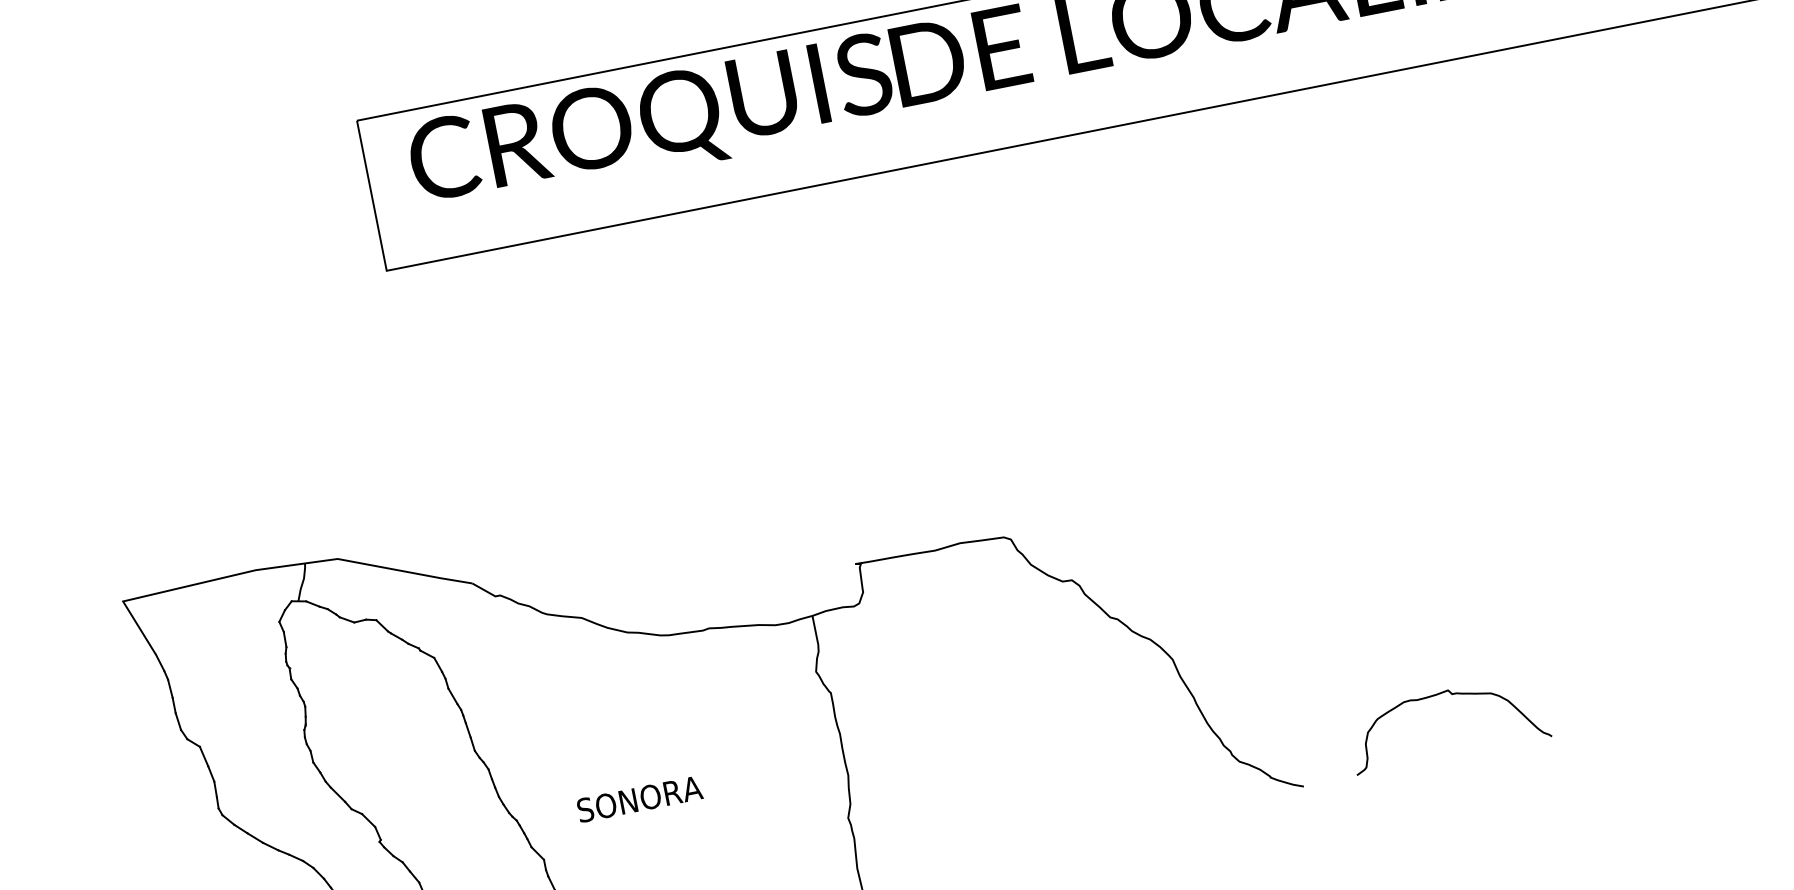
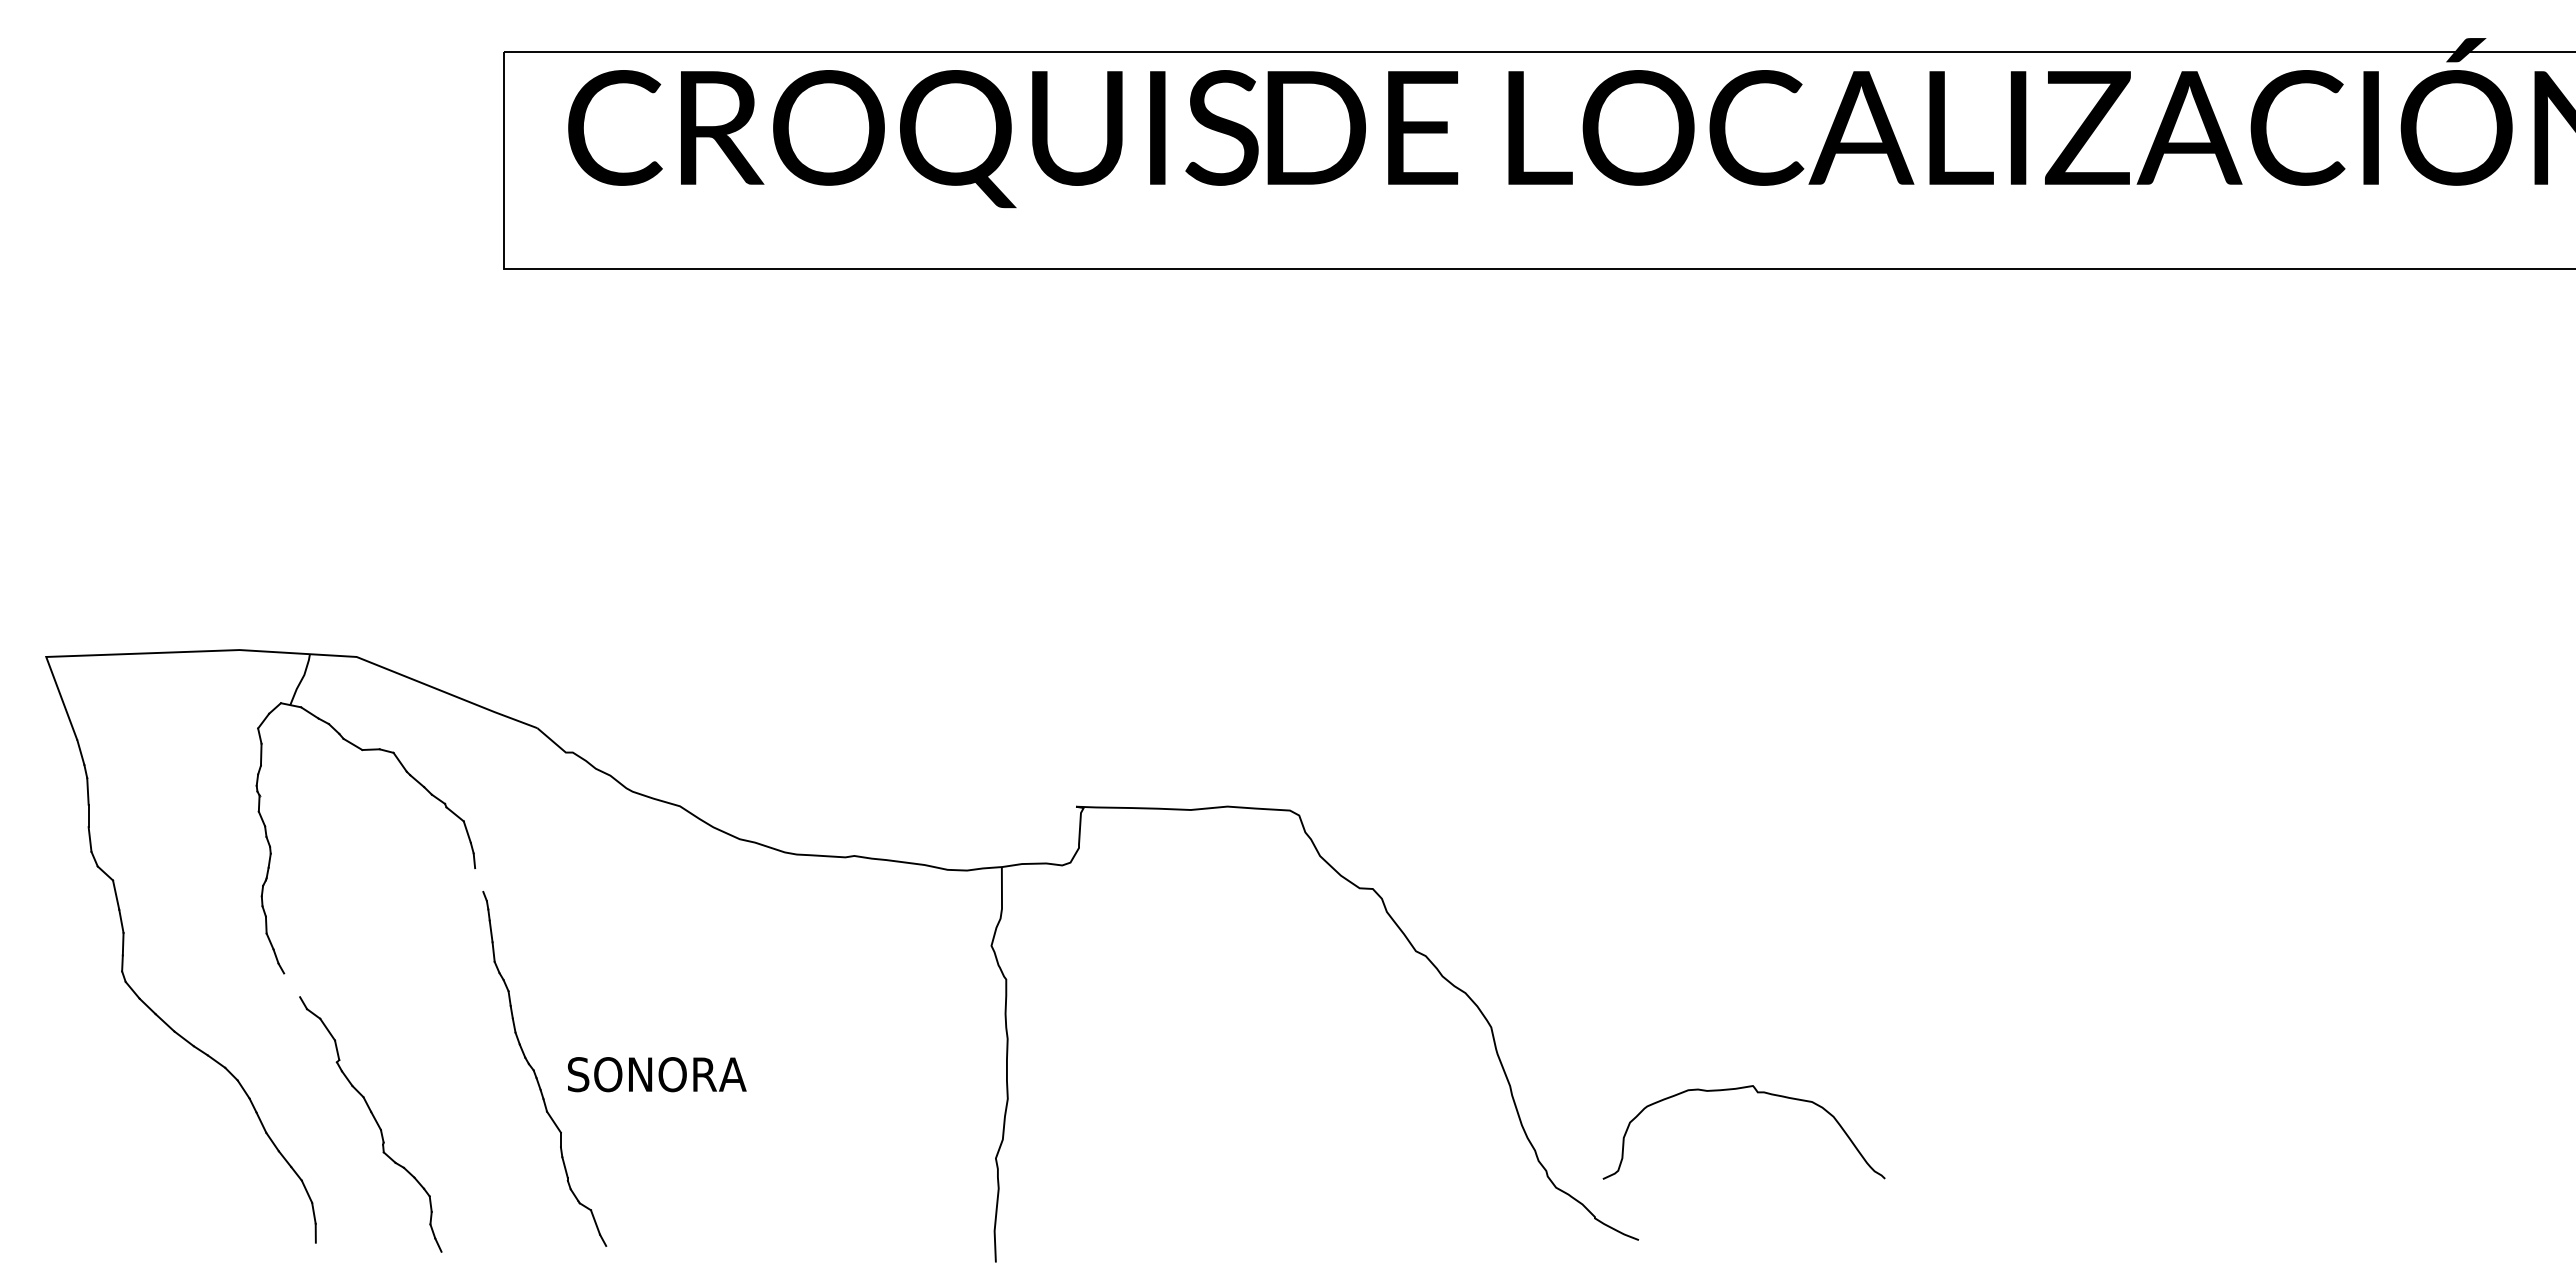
line: (453, 695) -> (479, 879), removed
curve: (1452, 695) -> (1757, 1093), moved
line: (338, 794) -> (292, 985), removed
text: (640, 799) -> (657, 1074), moved

